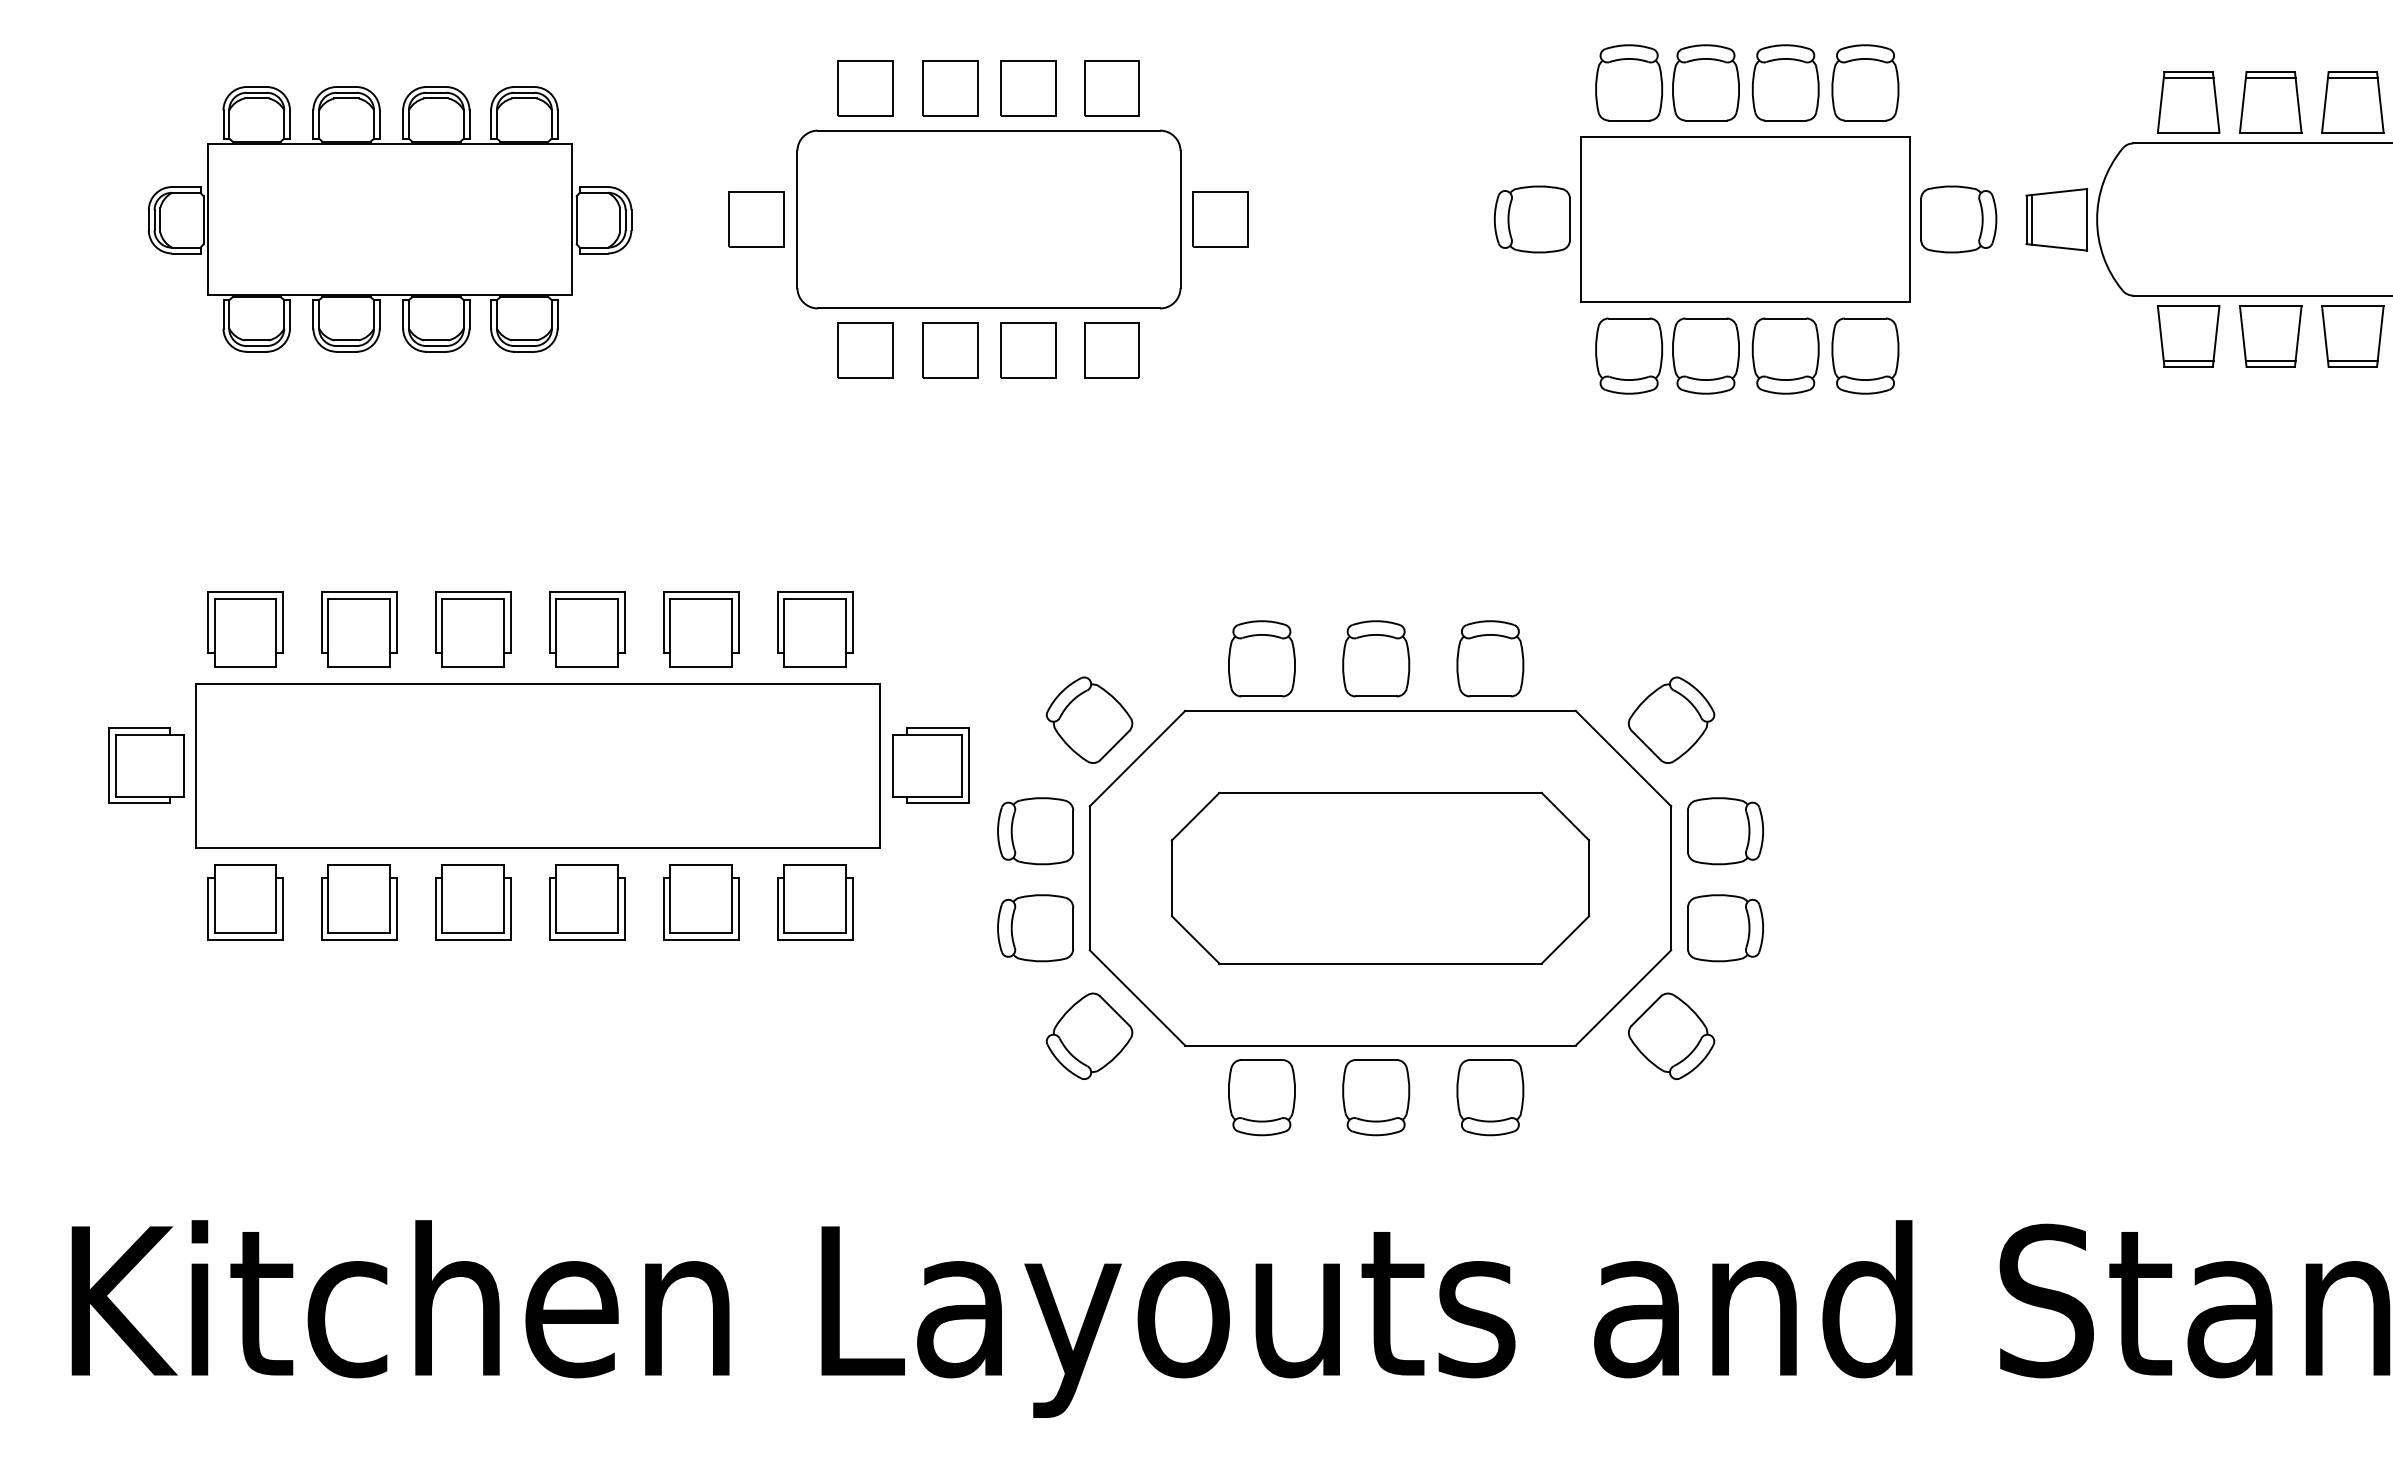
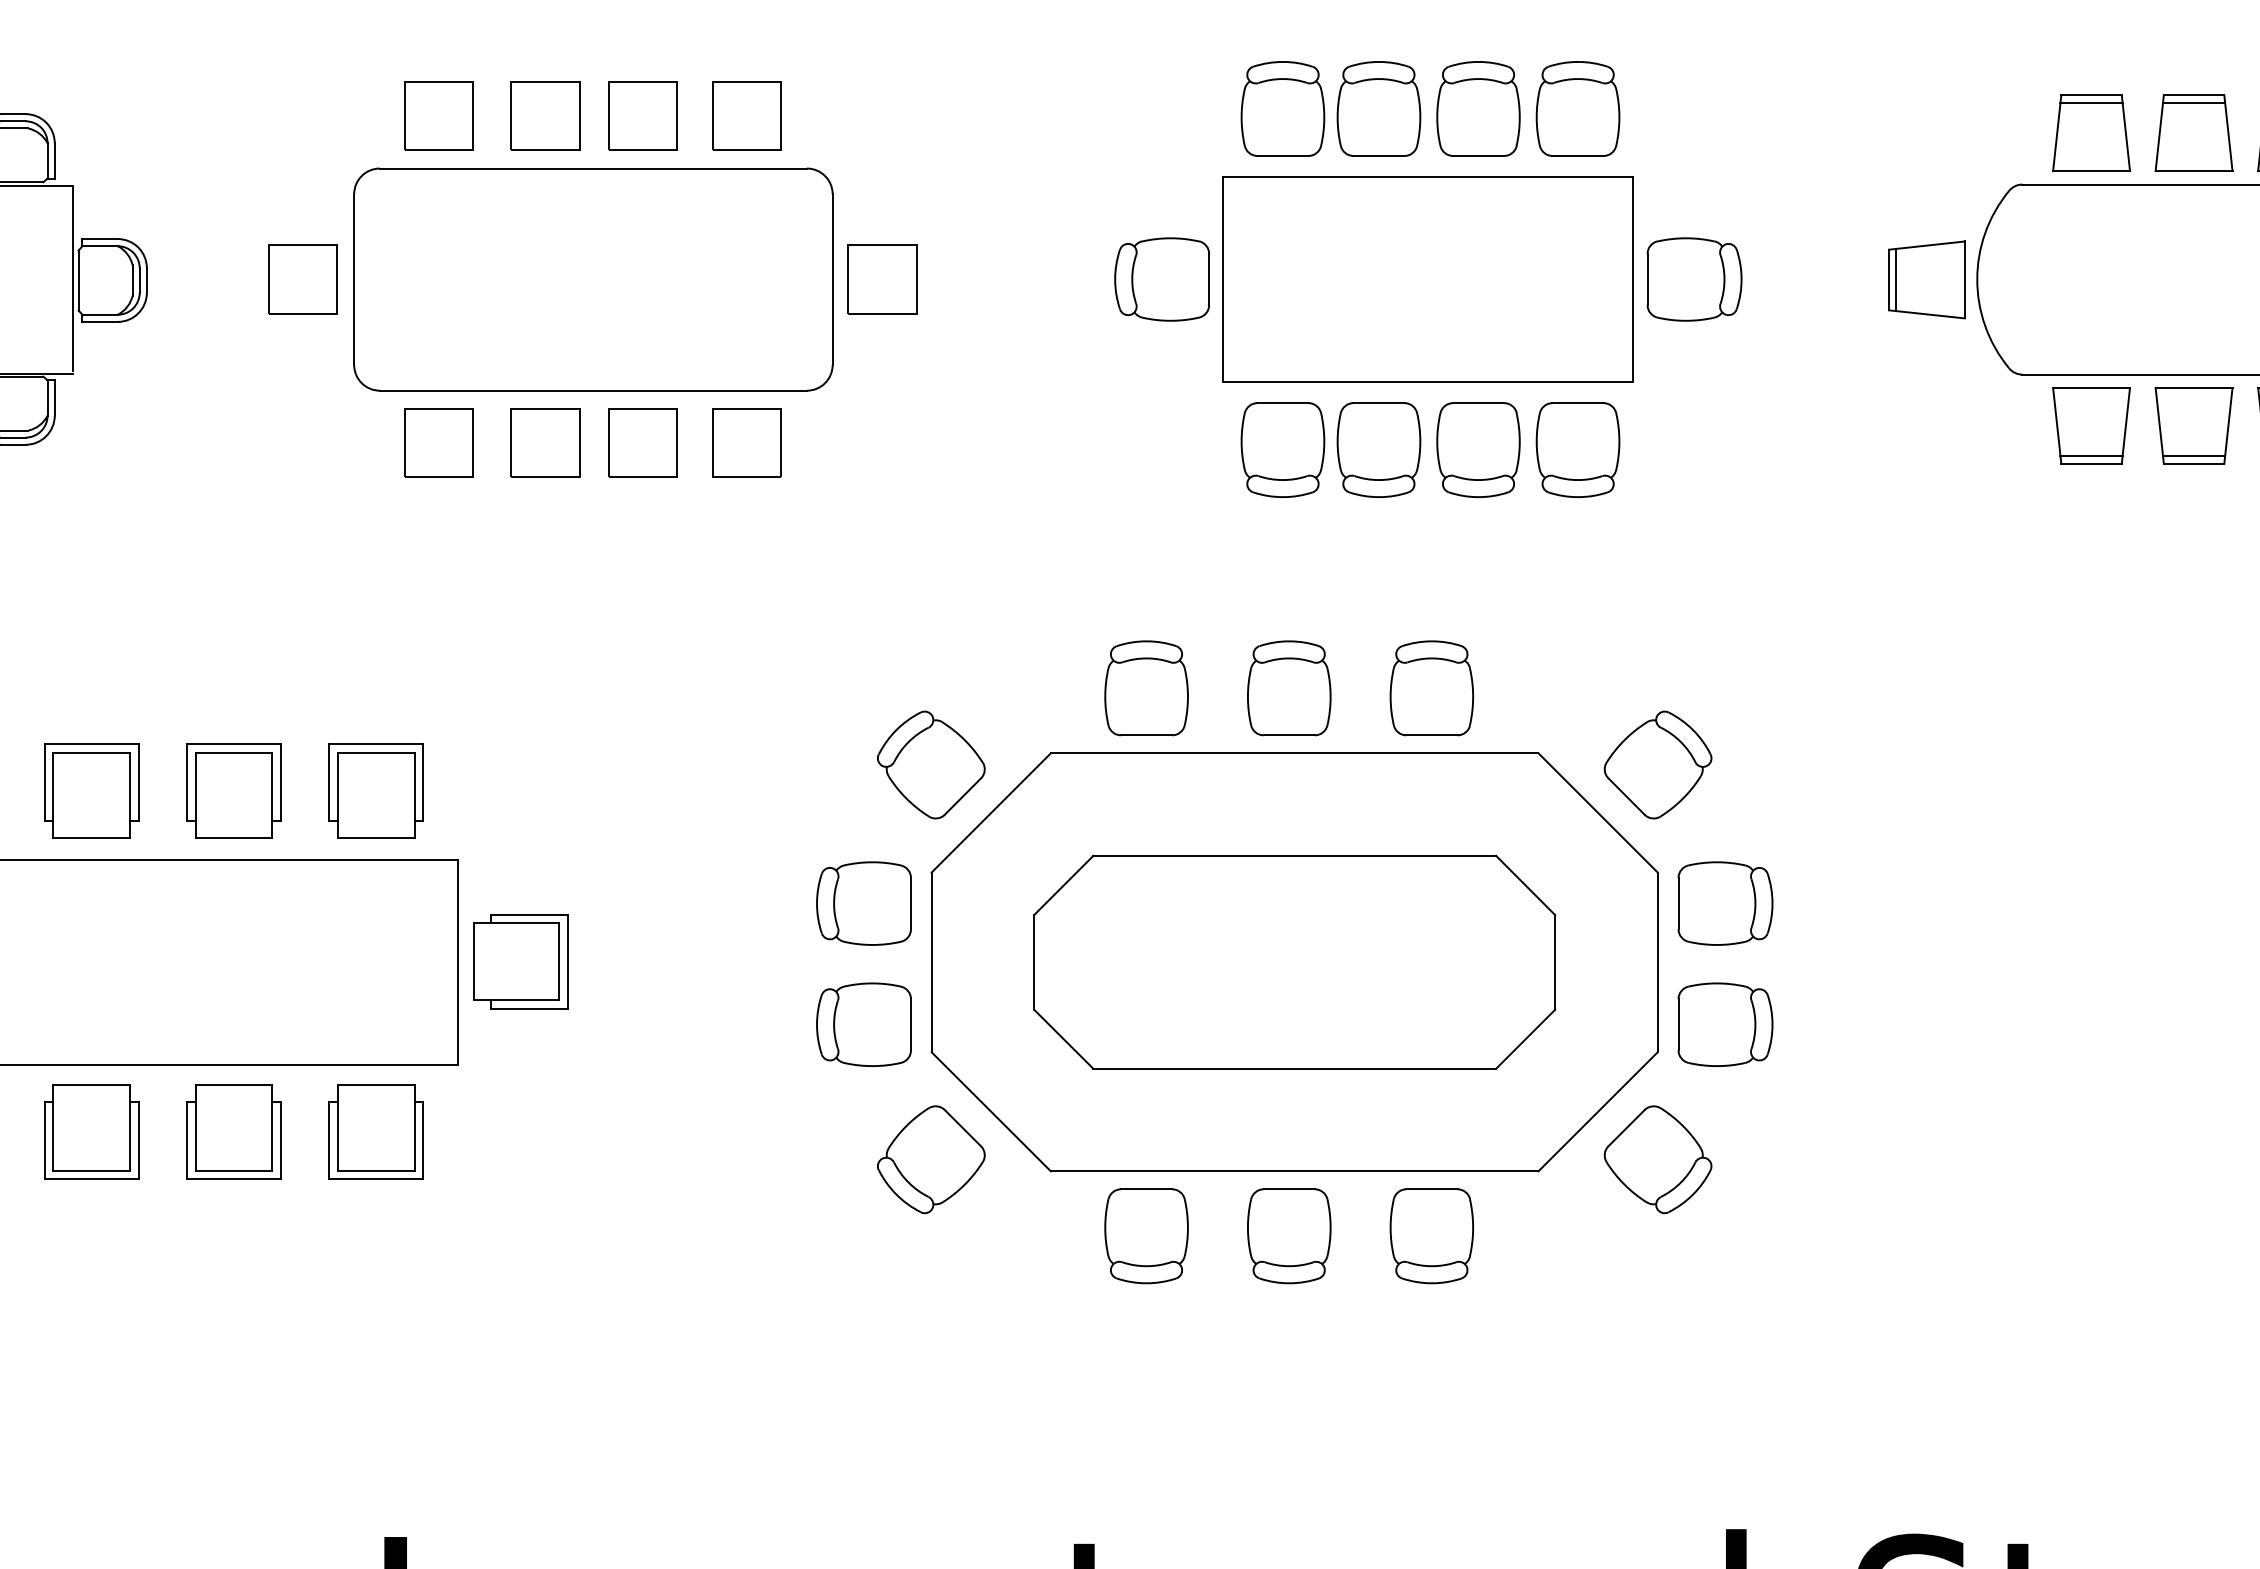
part: (1745, 219) -> (1428, 279), moved
part: (1380, 878) -> (1294, 962), moved

